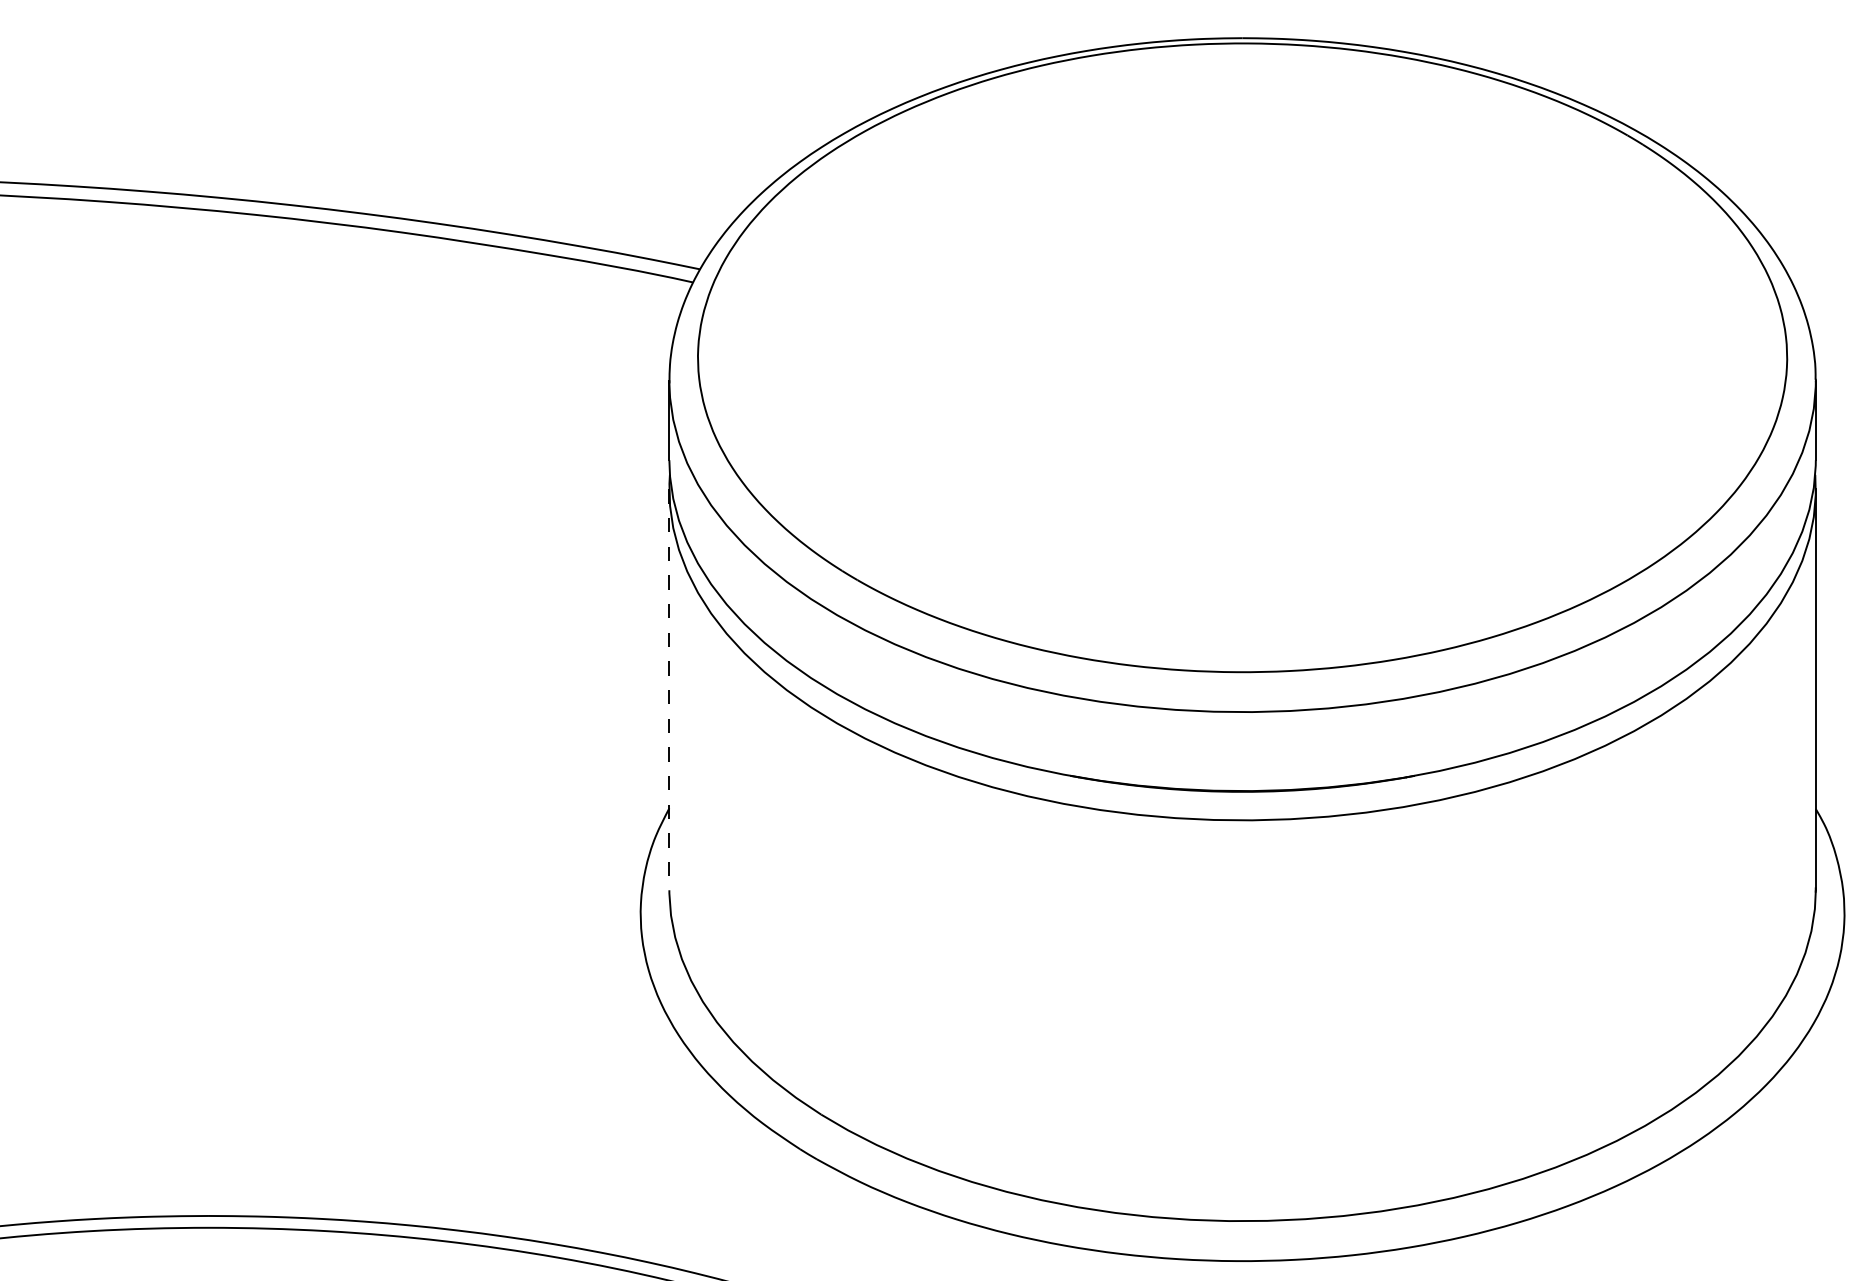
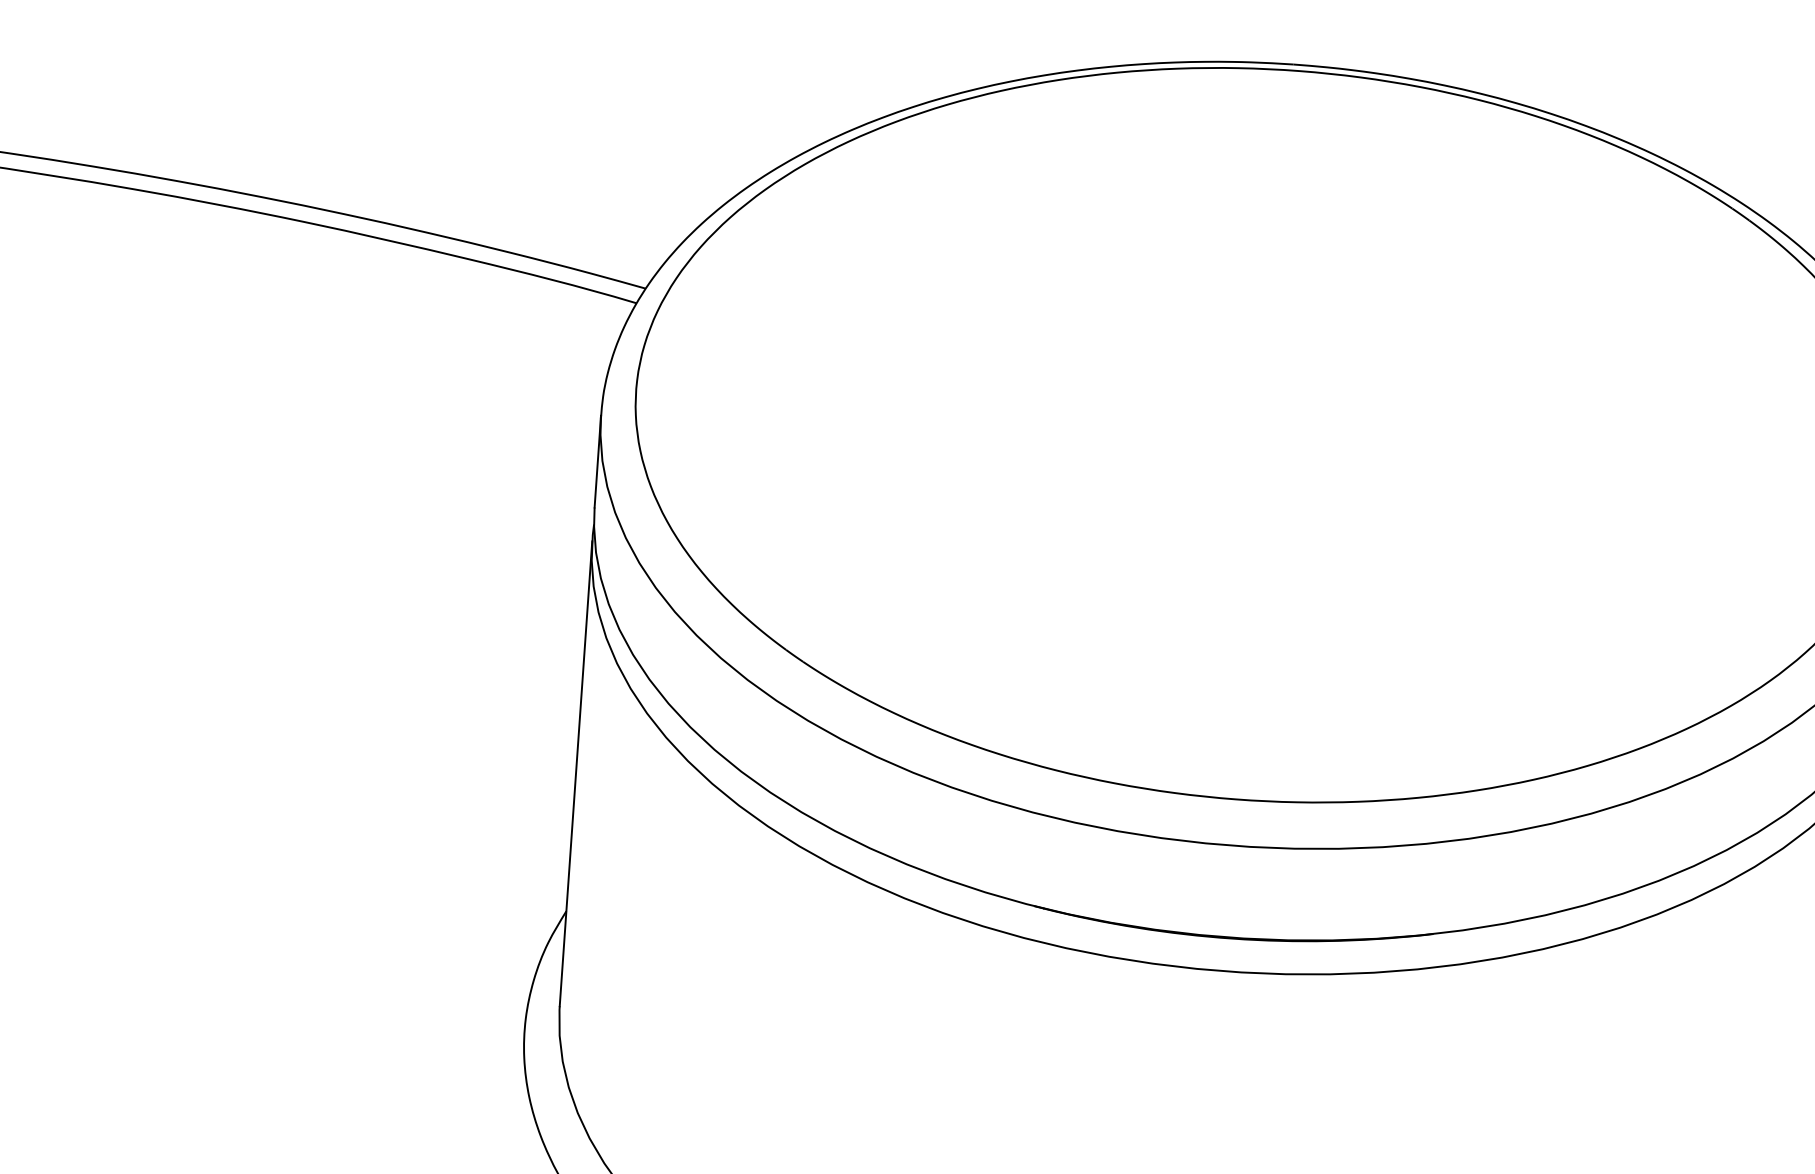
line: (669, 690) -> (576, 774), dashed -> solid

